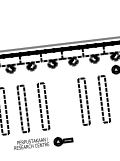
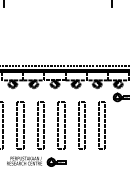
part: (63, 104) -> (61, 125), added

